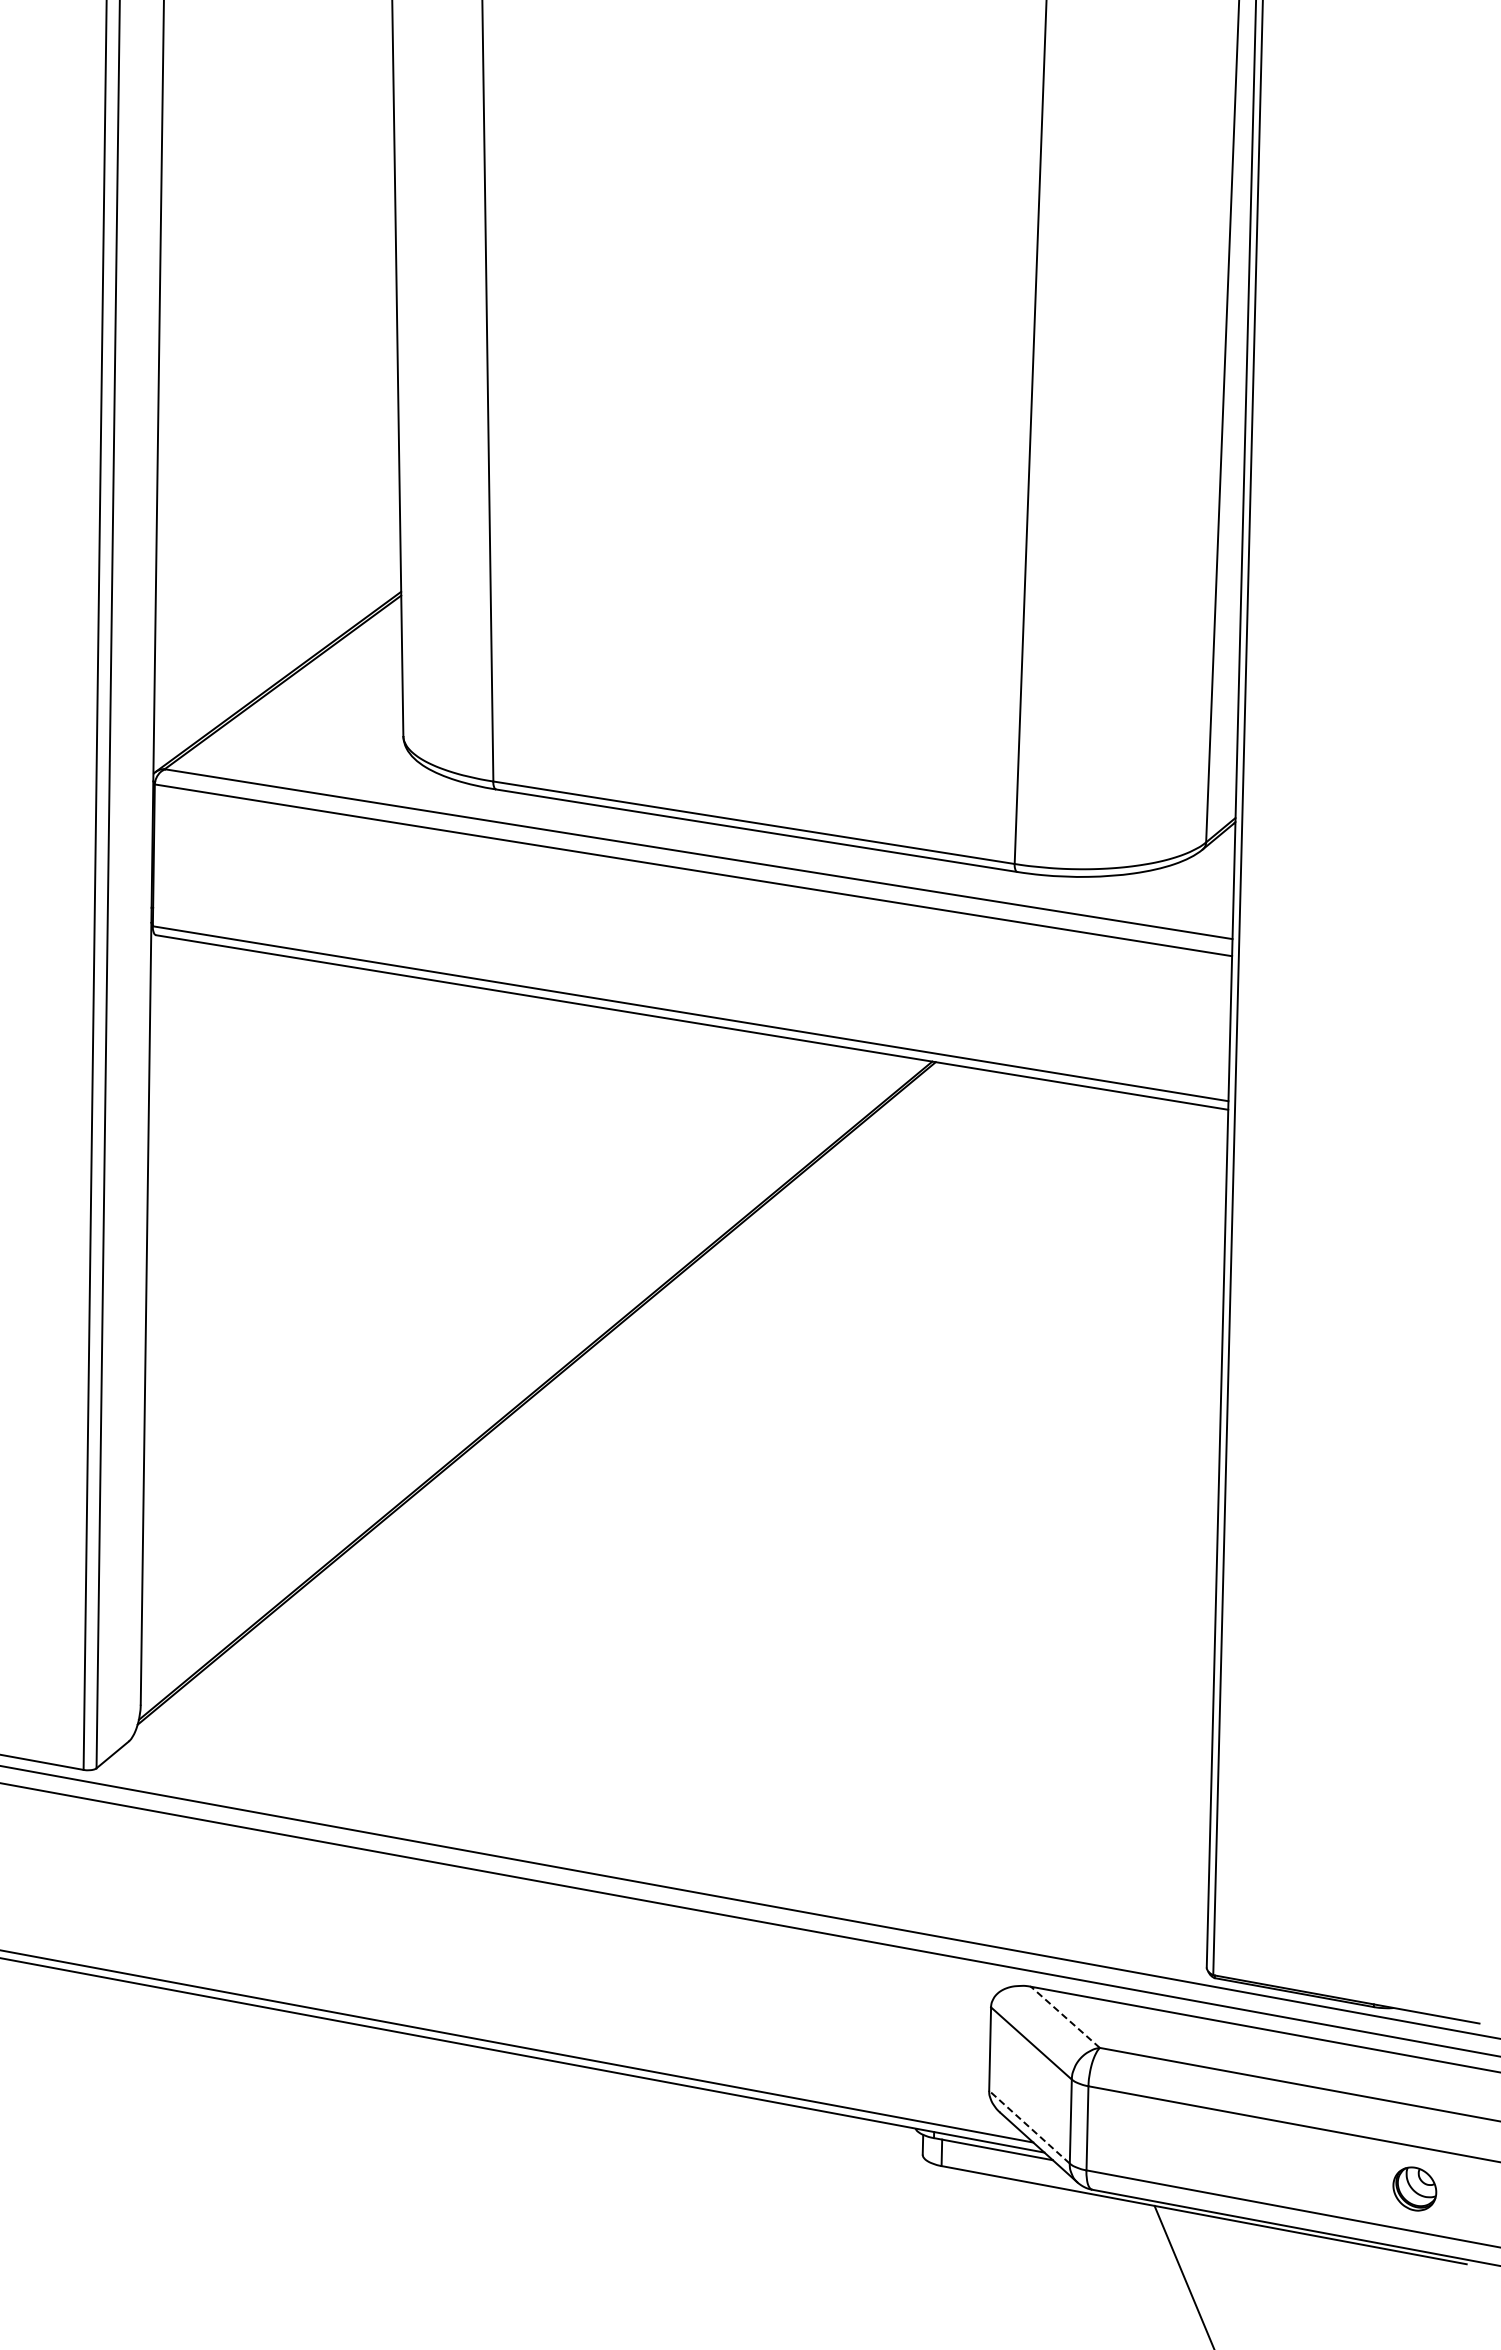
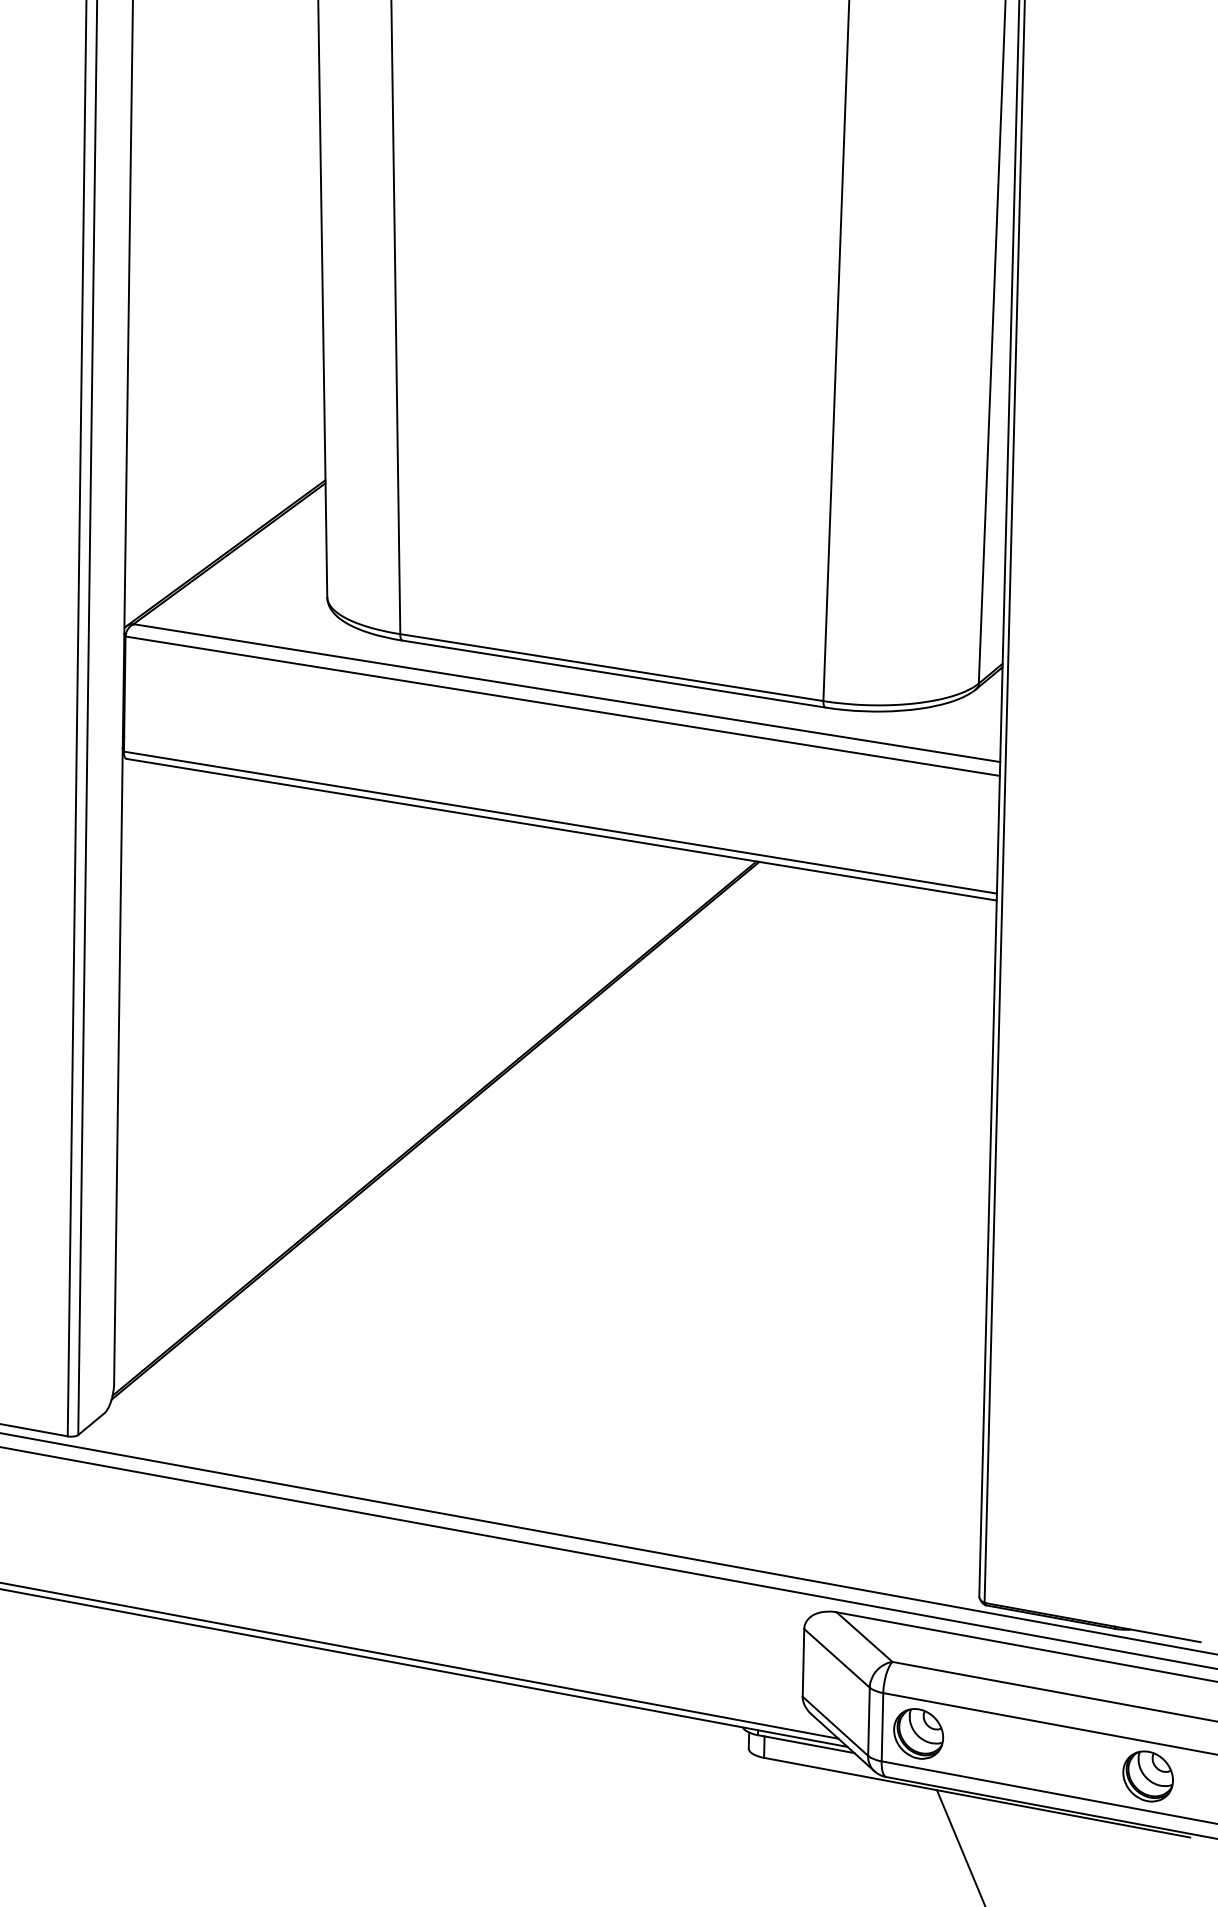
line: (1065, 2016) -> (864, 1636), dashed -> solid
line: (1029, 2126) -> (835, 1725), dashed -> solid
part: (1131, 2136) -> (918, 1733), added
part: (1414, 2188) -> (1147, 1776), size x1.43

